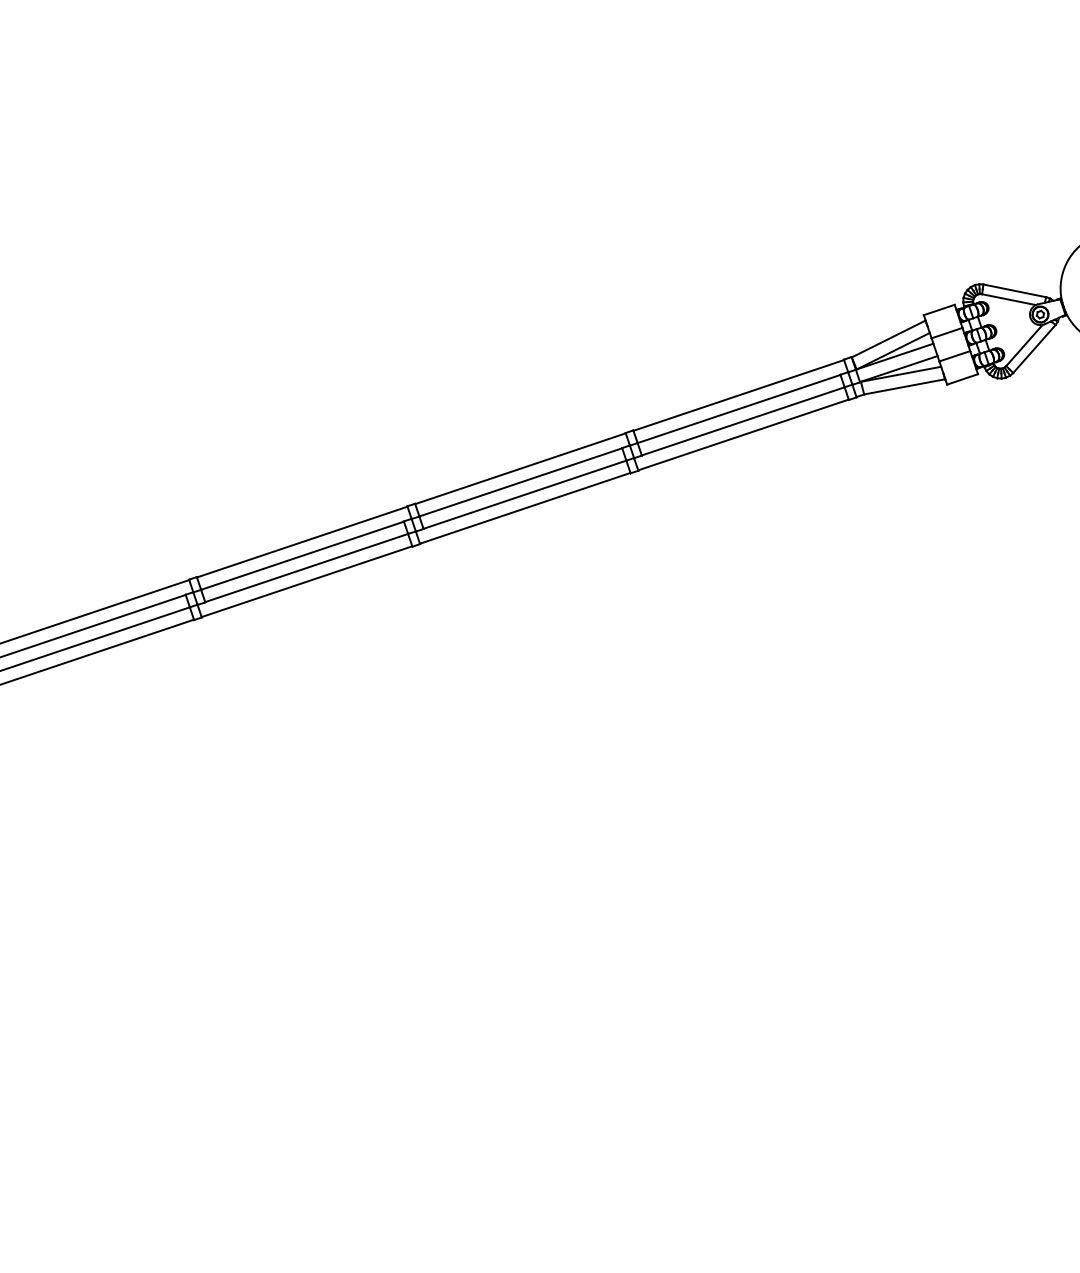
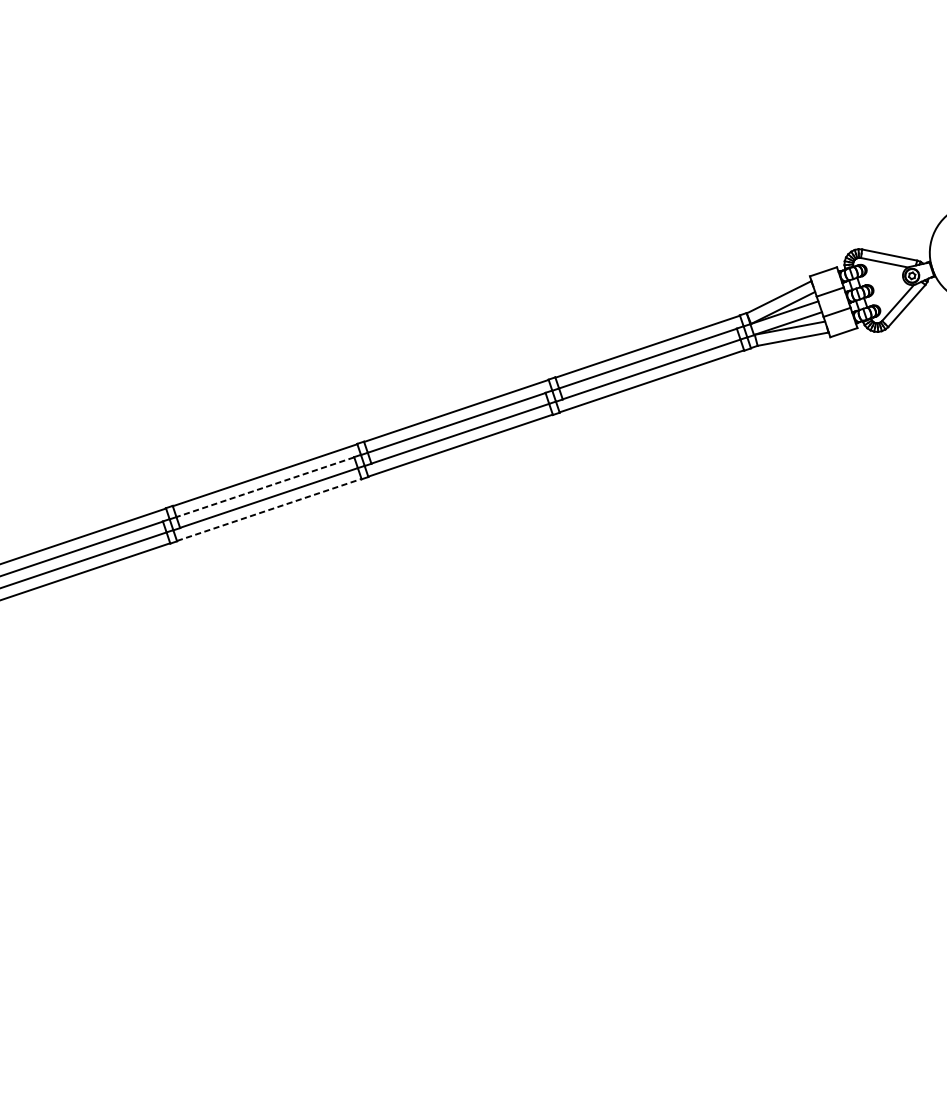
line: (302, 555) -> (265, 487), solid -> dashed
line: (307, 581) -> (269, 509), solid -> dashed

